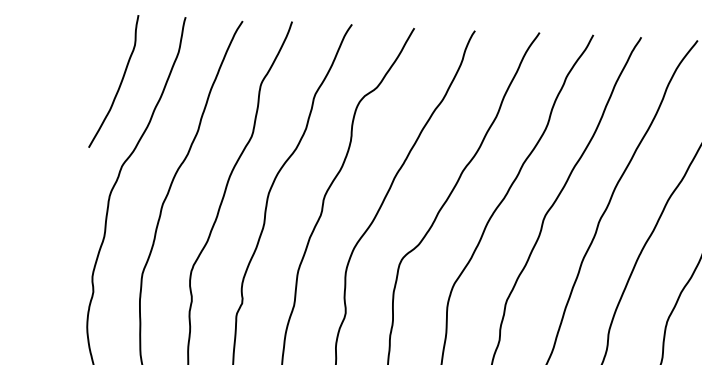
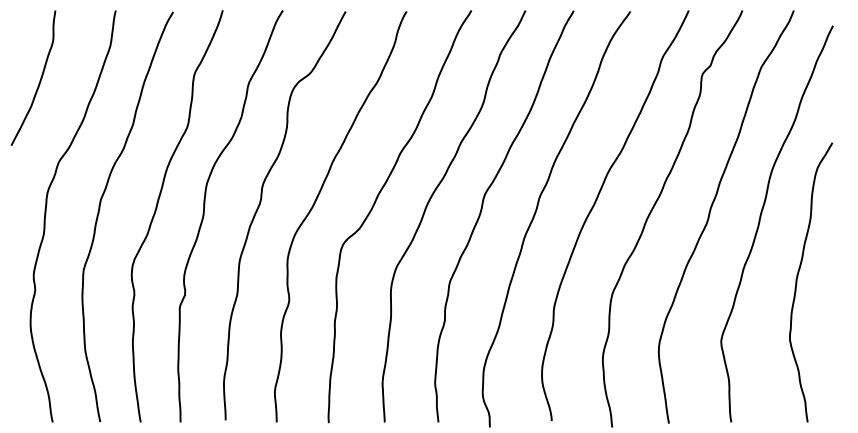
curve: (119, 84) -> (39, 80), moved

